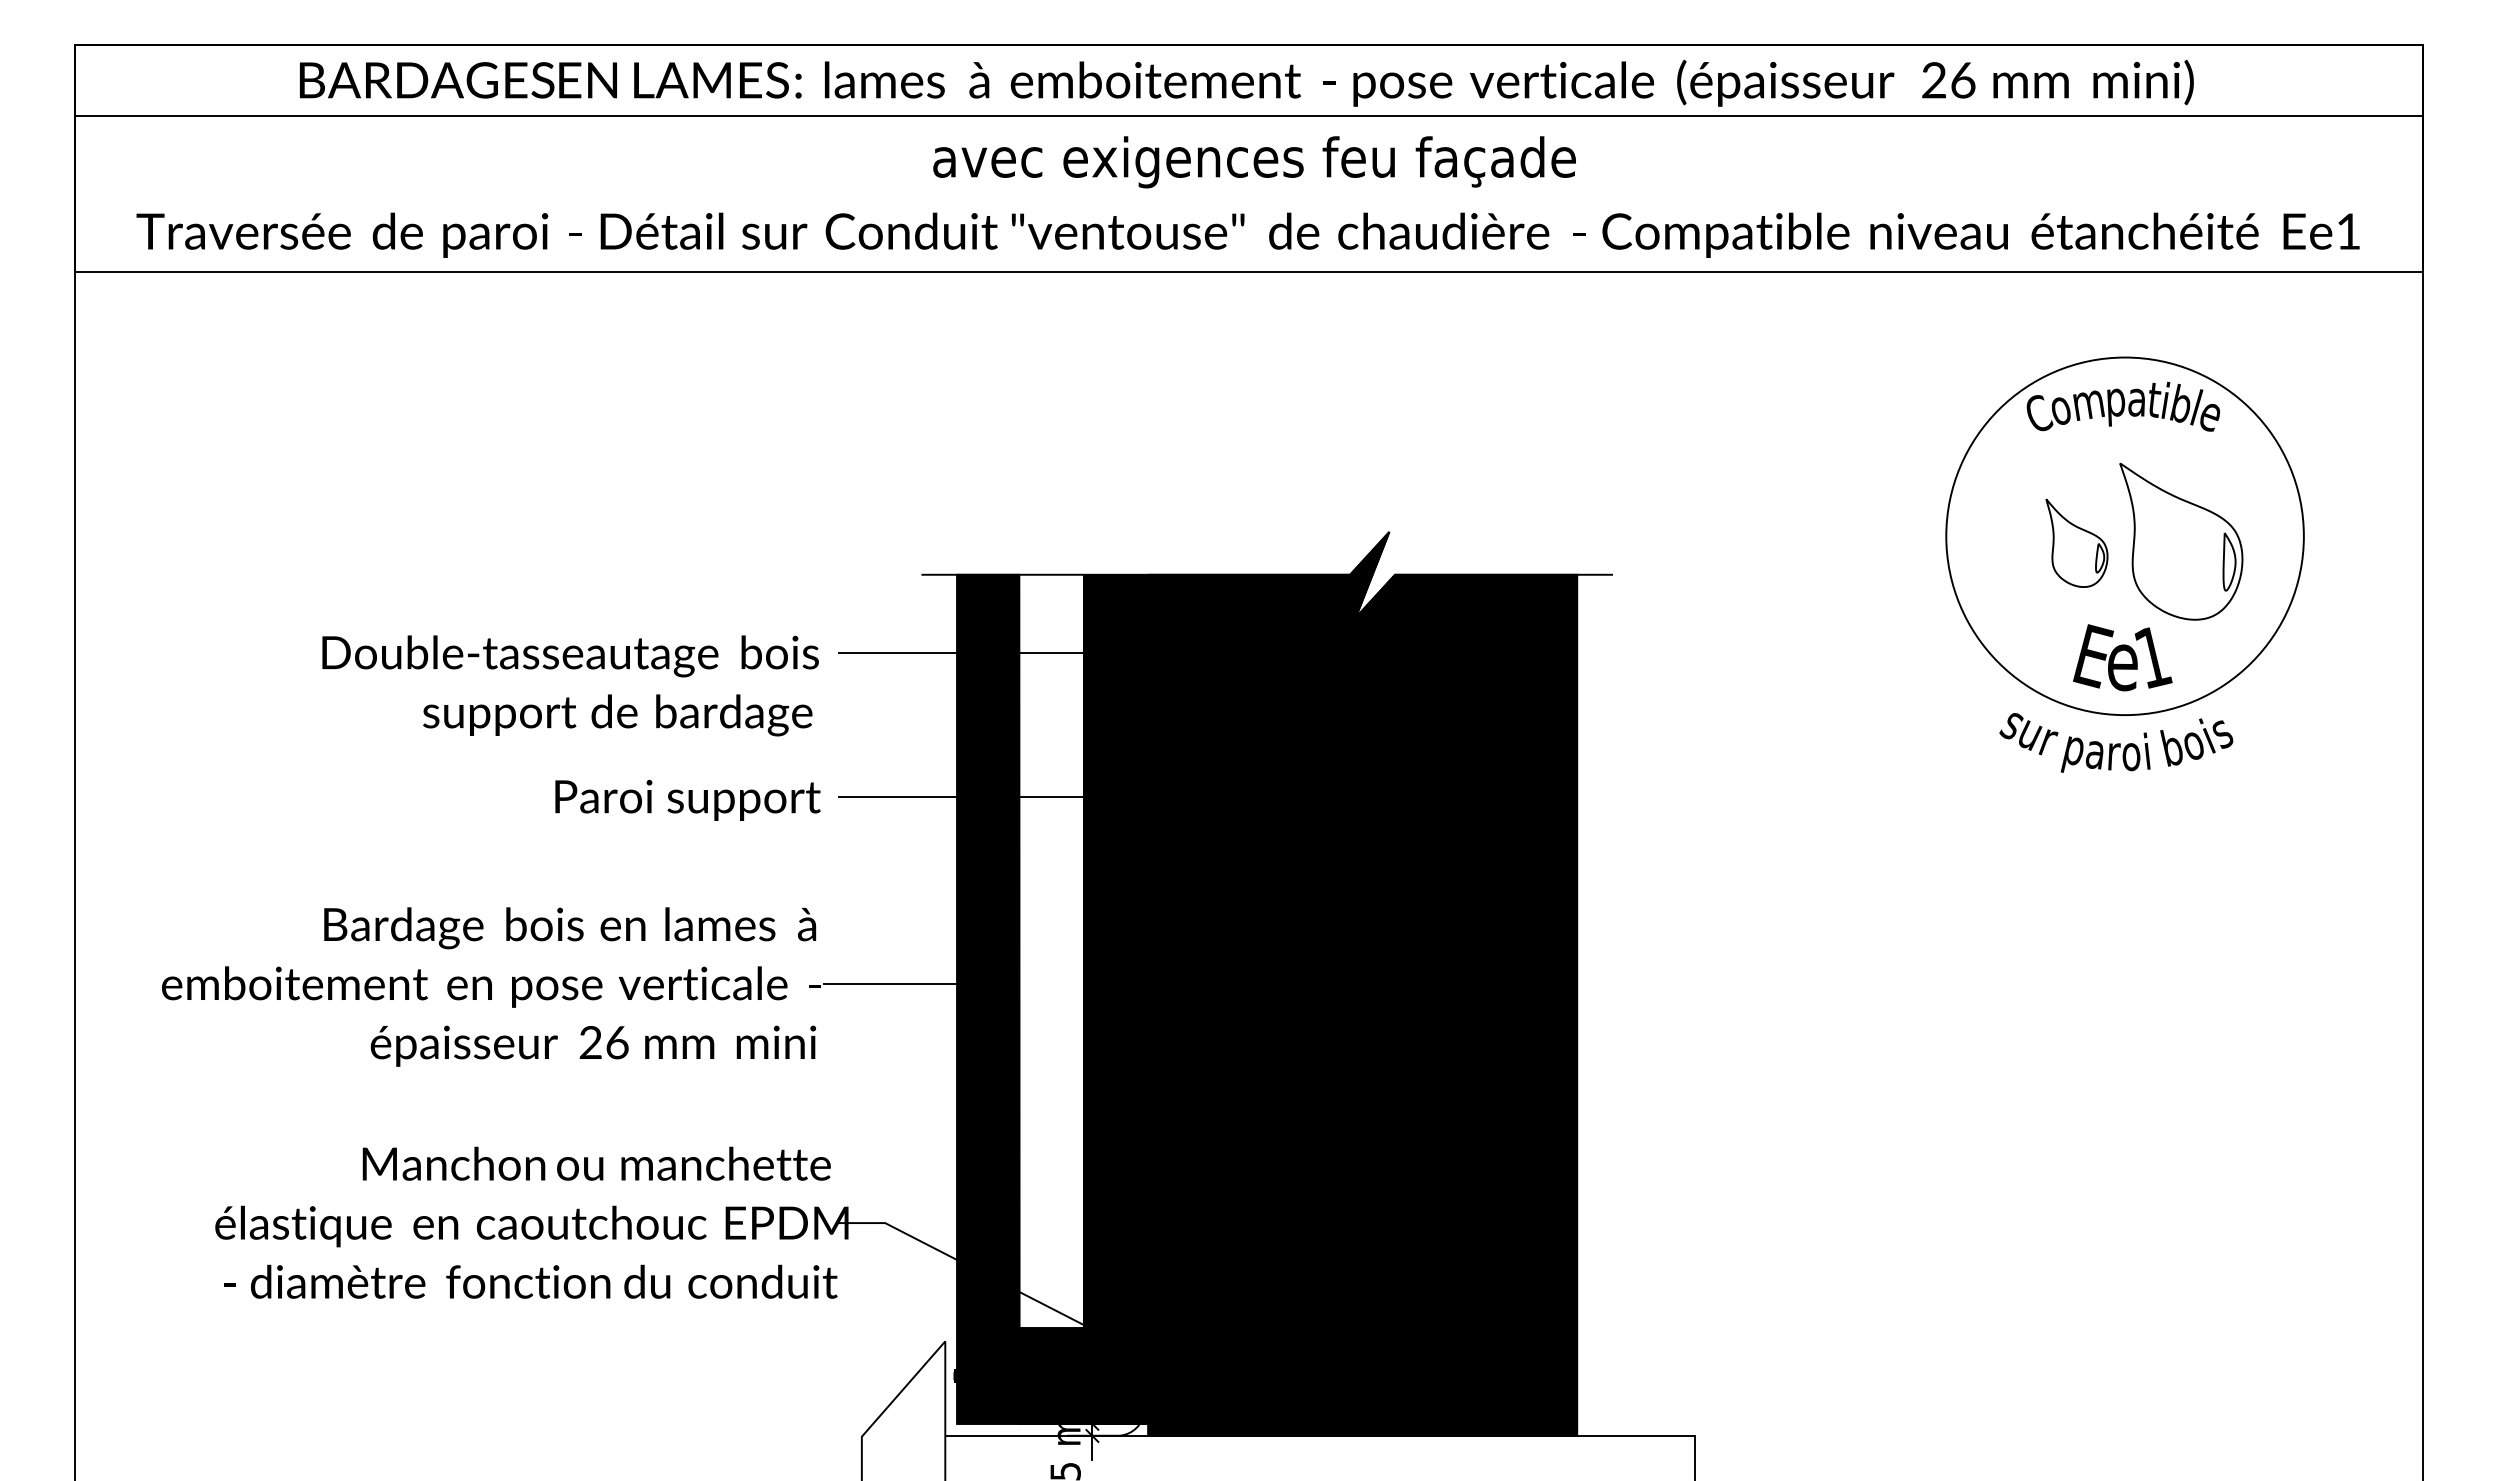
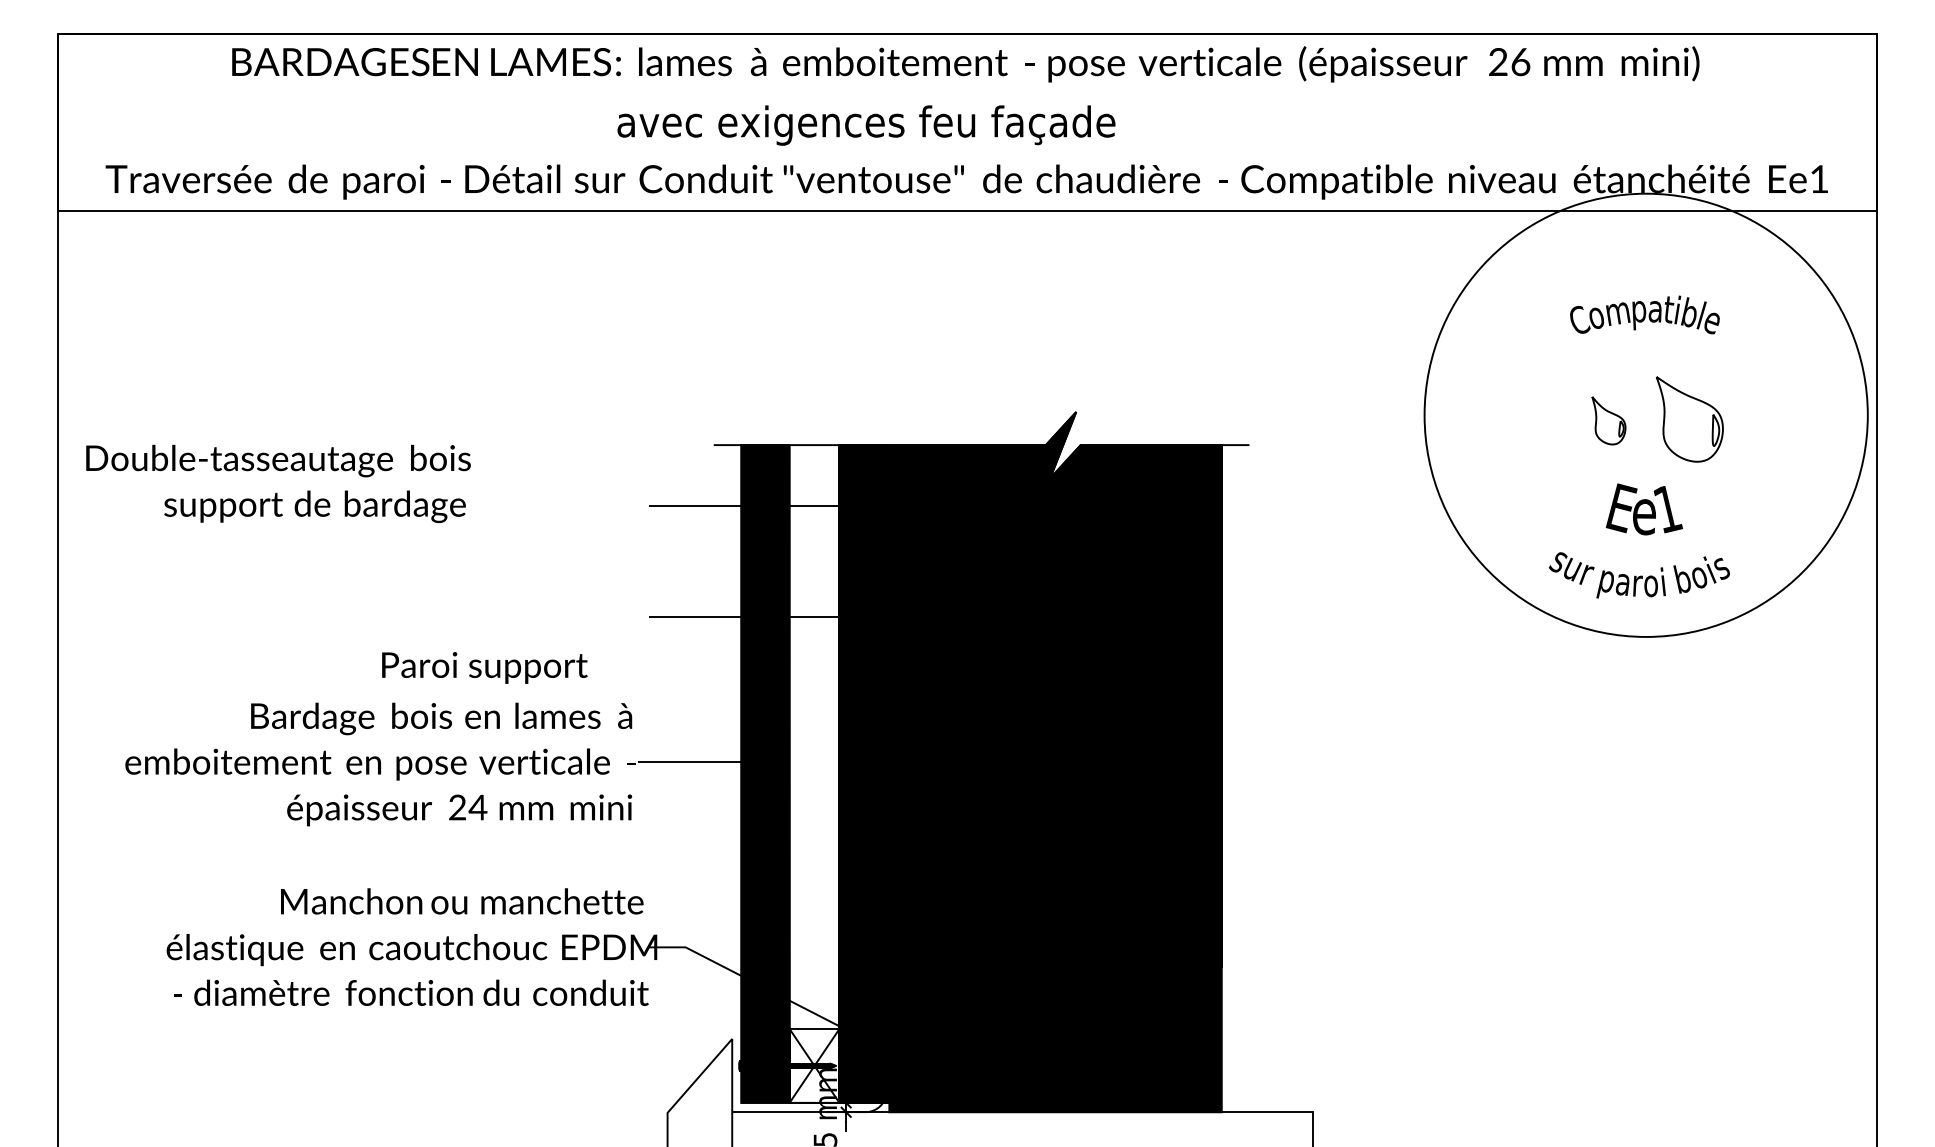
line: (1248, 116) -> (967, 90), removed
text: (1254, 162) -> (866, 125), moved
circle: (2124, 536) -> (1645, 415), size x1.6
part: (2181, 541) -> (1689, 419), size x0.7
part: (2076, 543) -> (1608, 420), size x0.7
text: (570, 685) -> (278, 483), moved
text: (687, 799) -> (484, 667), moved
text: (616, 1042) -> (477, 807), 26 -> 24
fill: (1051, 1375) -> (814, 1065), removed

